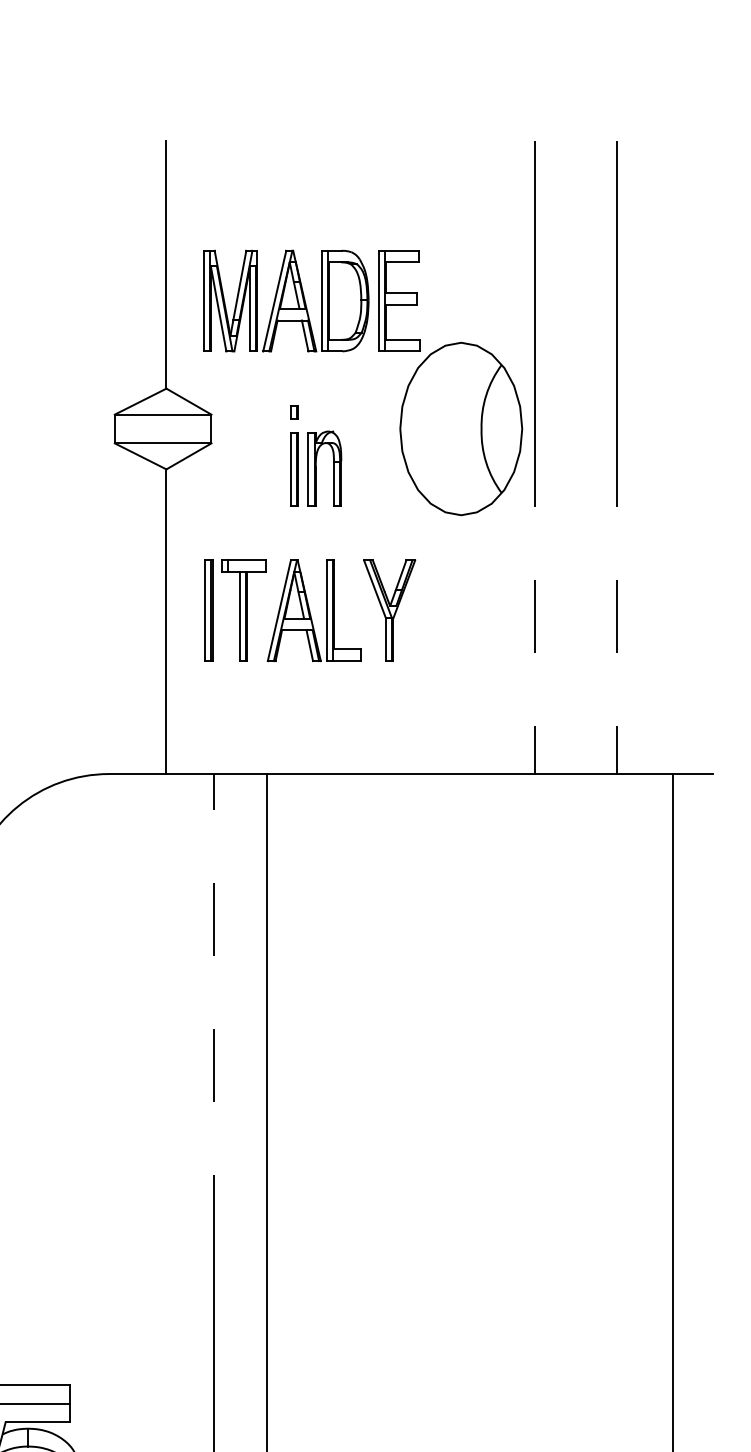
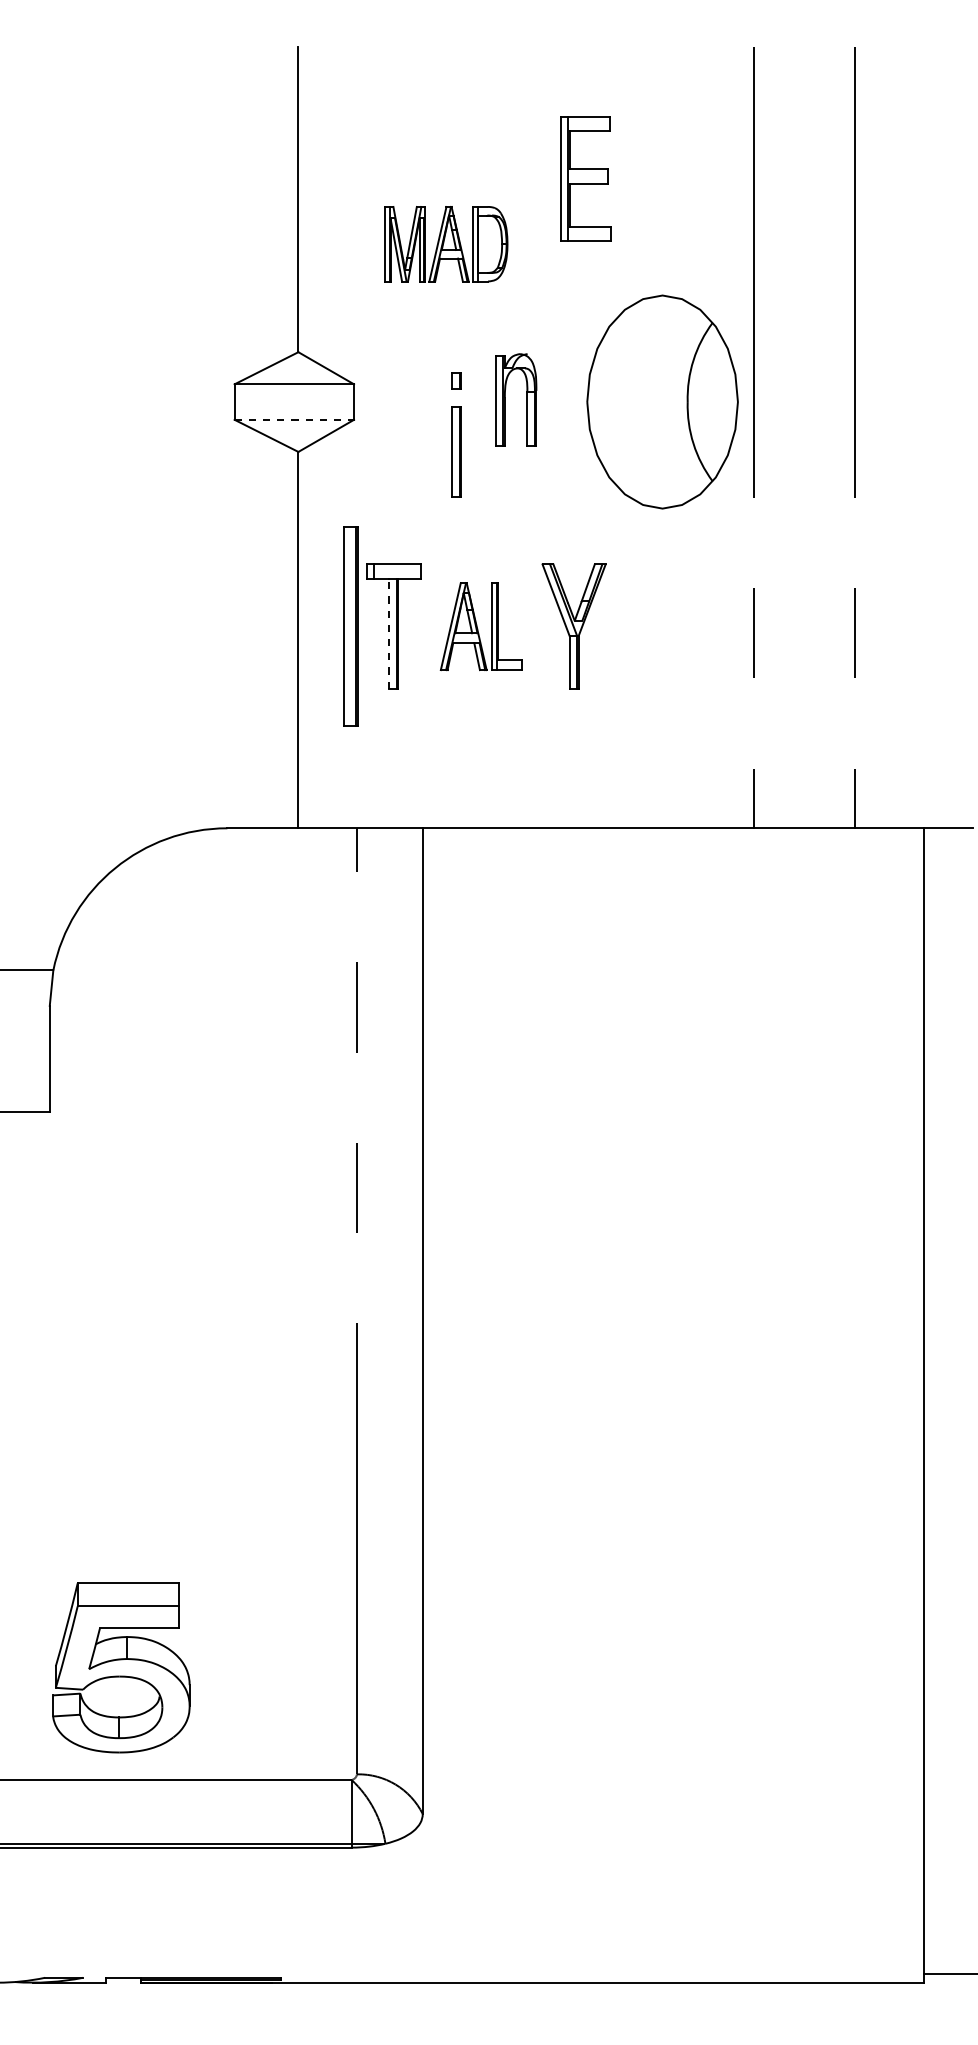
part: (398, 300) -> (585, 178), moved
part: (286, 301) -> (446, 244), size x0.6
line: (163, 443) -> (294, 419), solid -> dashed
part: (333, 468) -> (526, 399), moved
part: (208, 610) -> (350, 626), size x1.6
part: (313, 610) -> (480, 626), size x0.7
line: (240, 616) -> (389, 633), solid -> dashed

